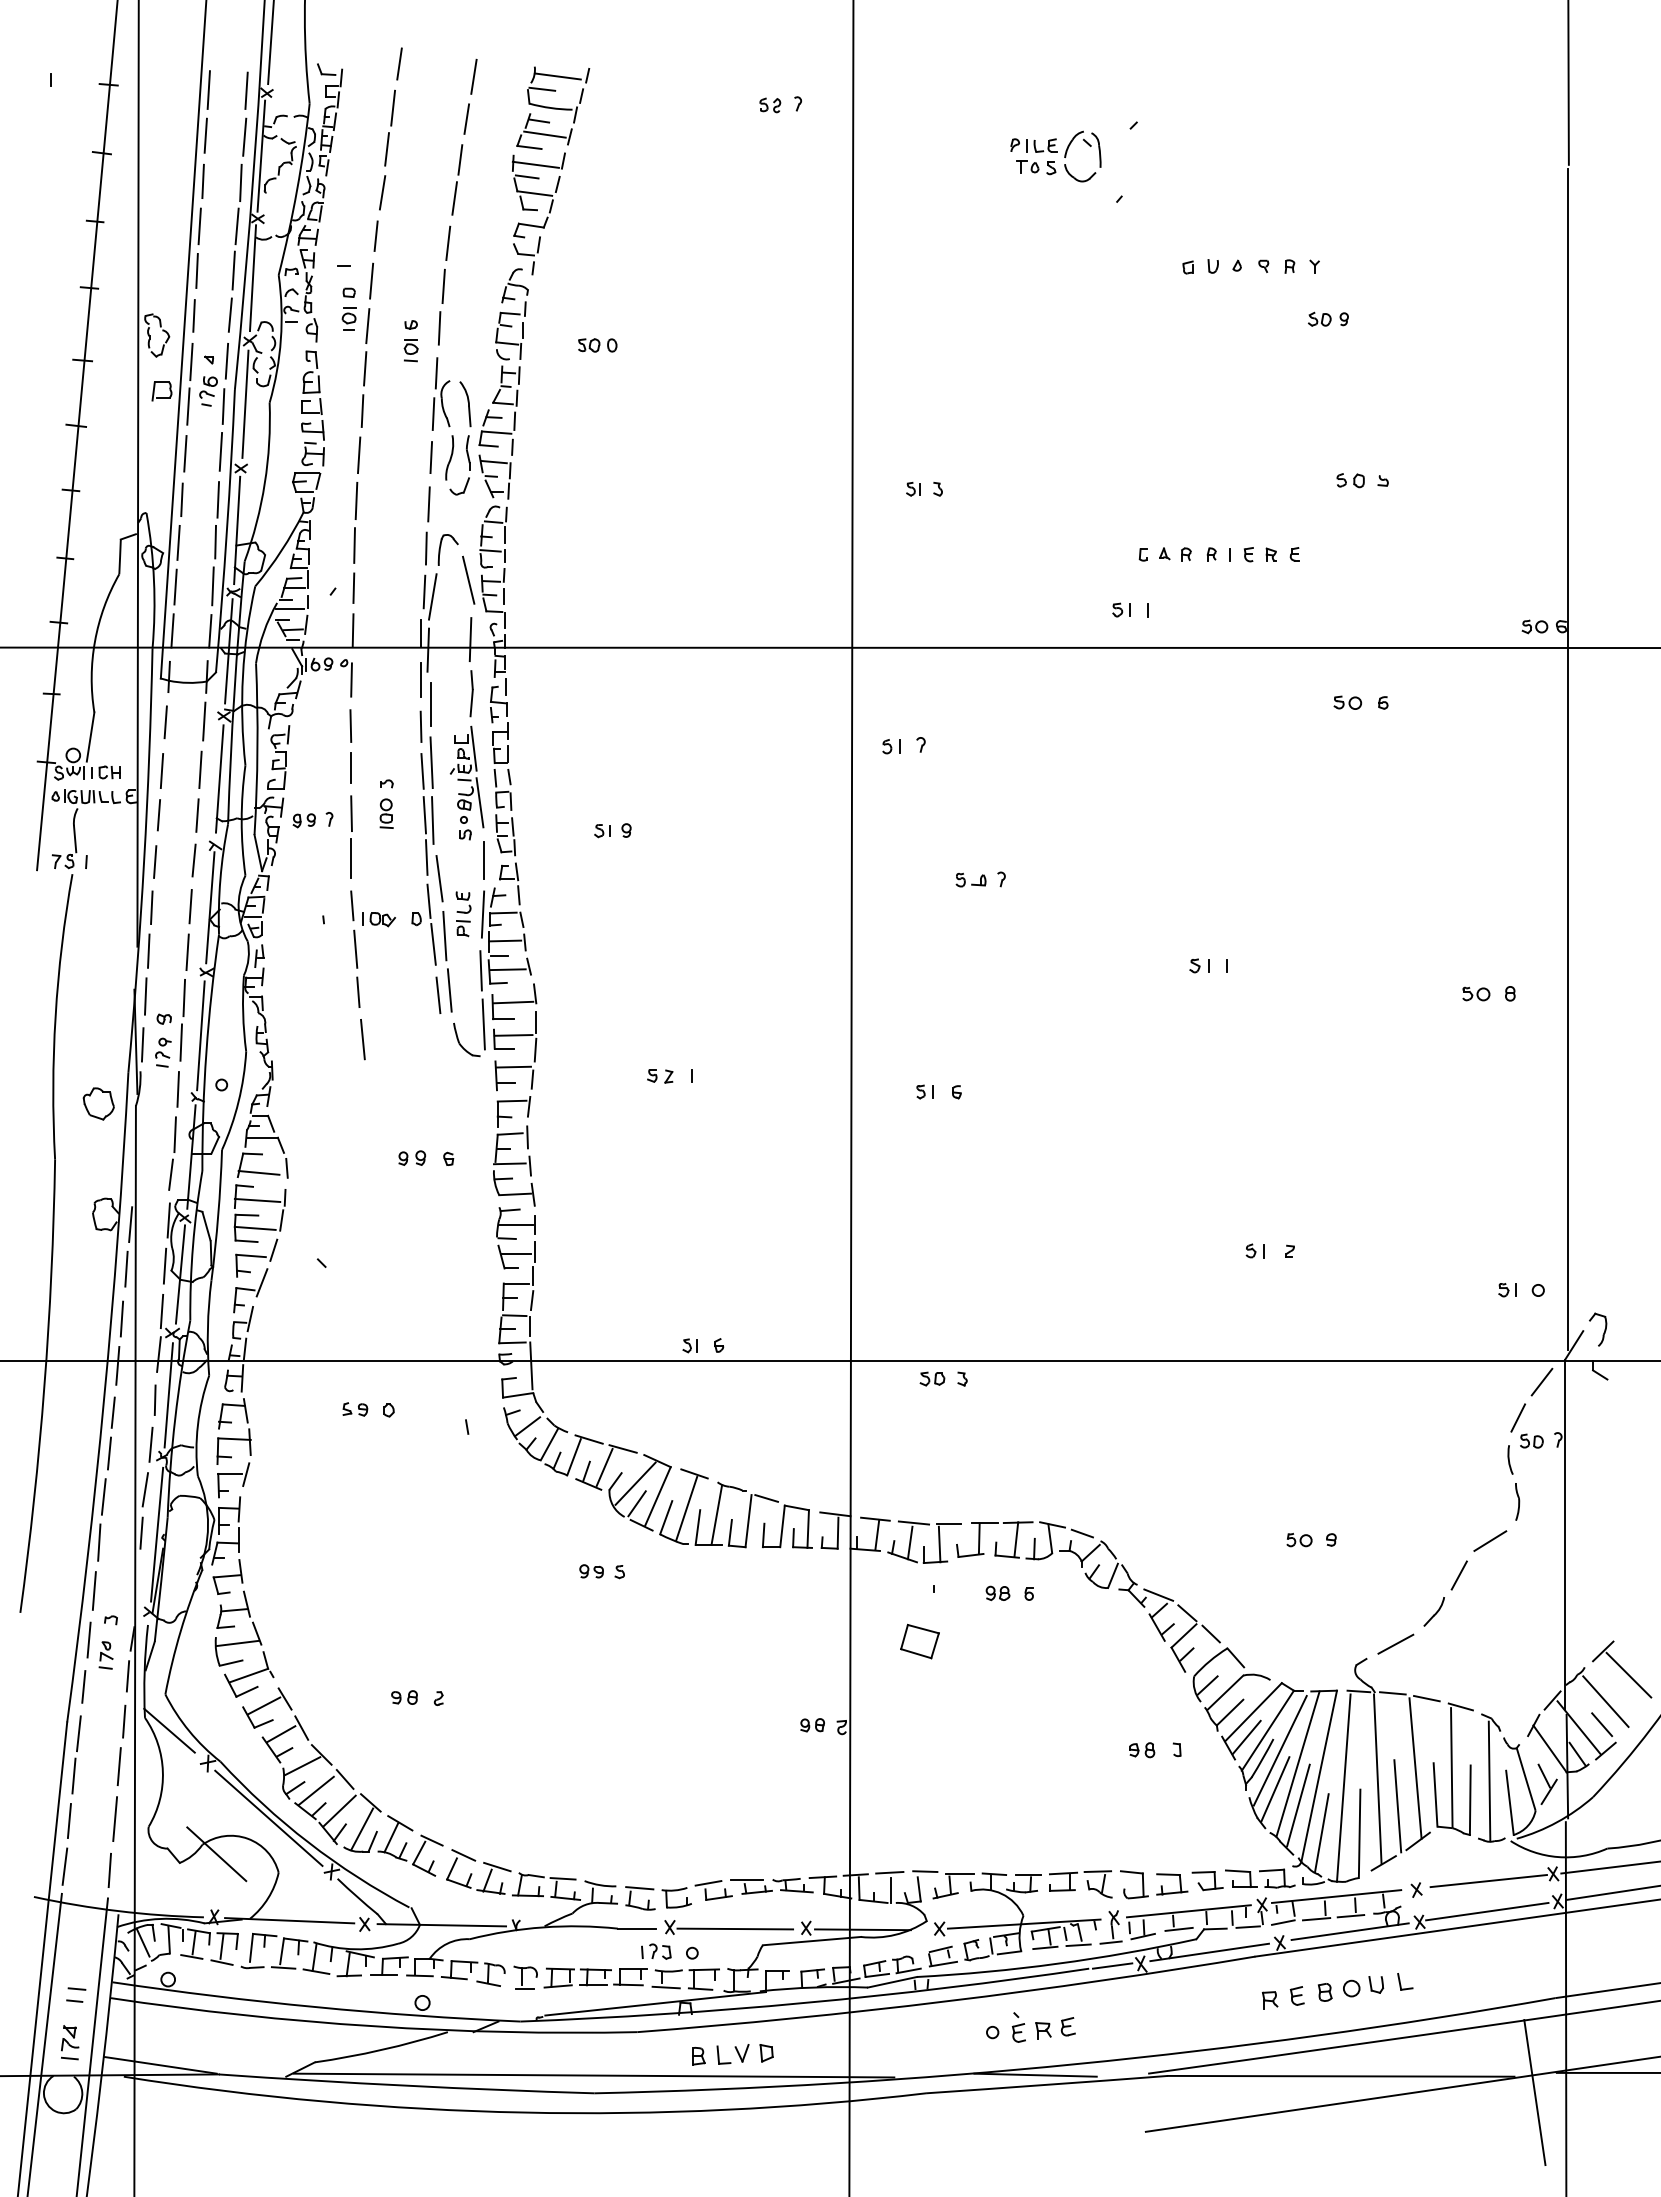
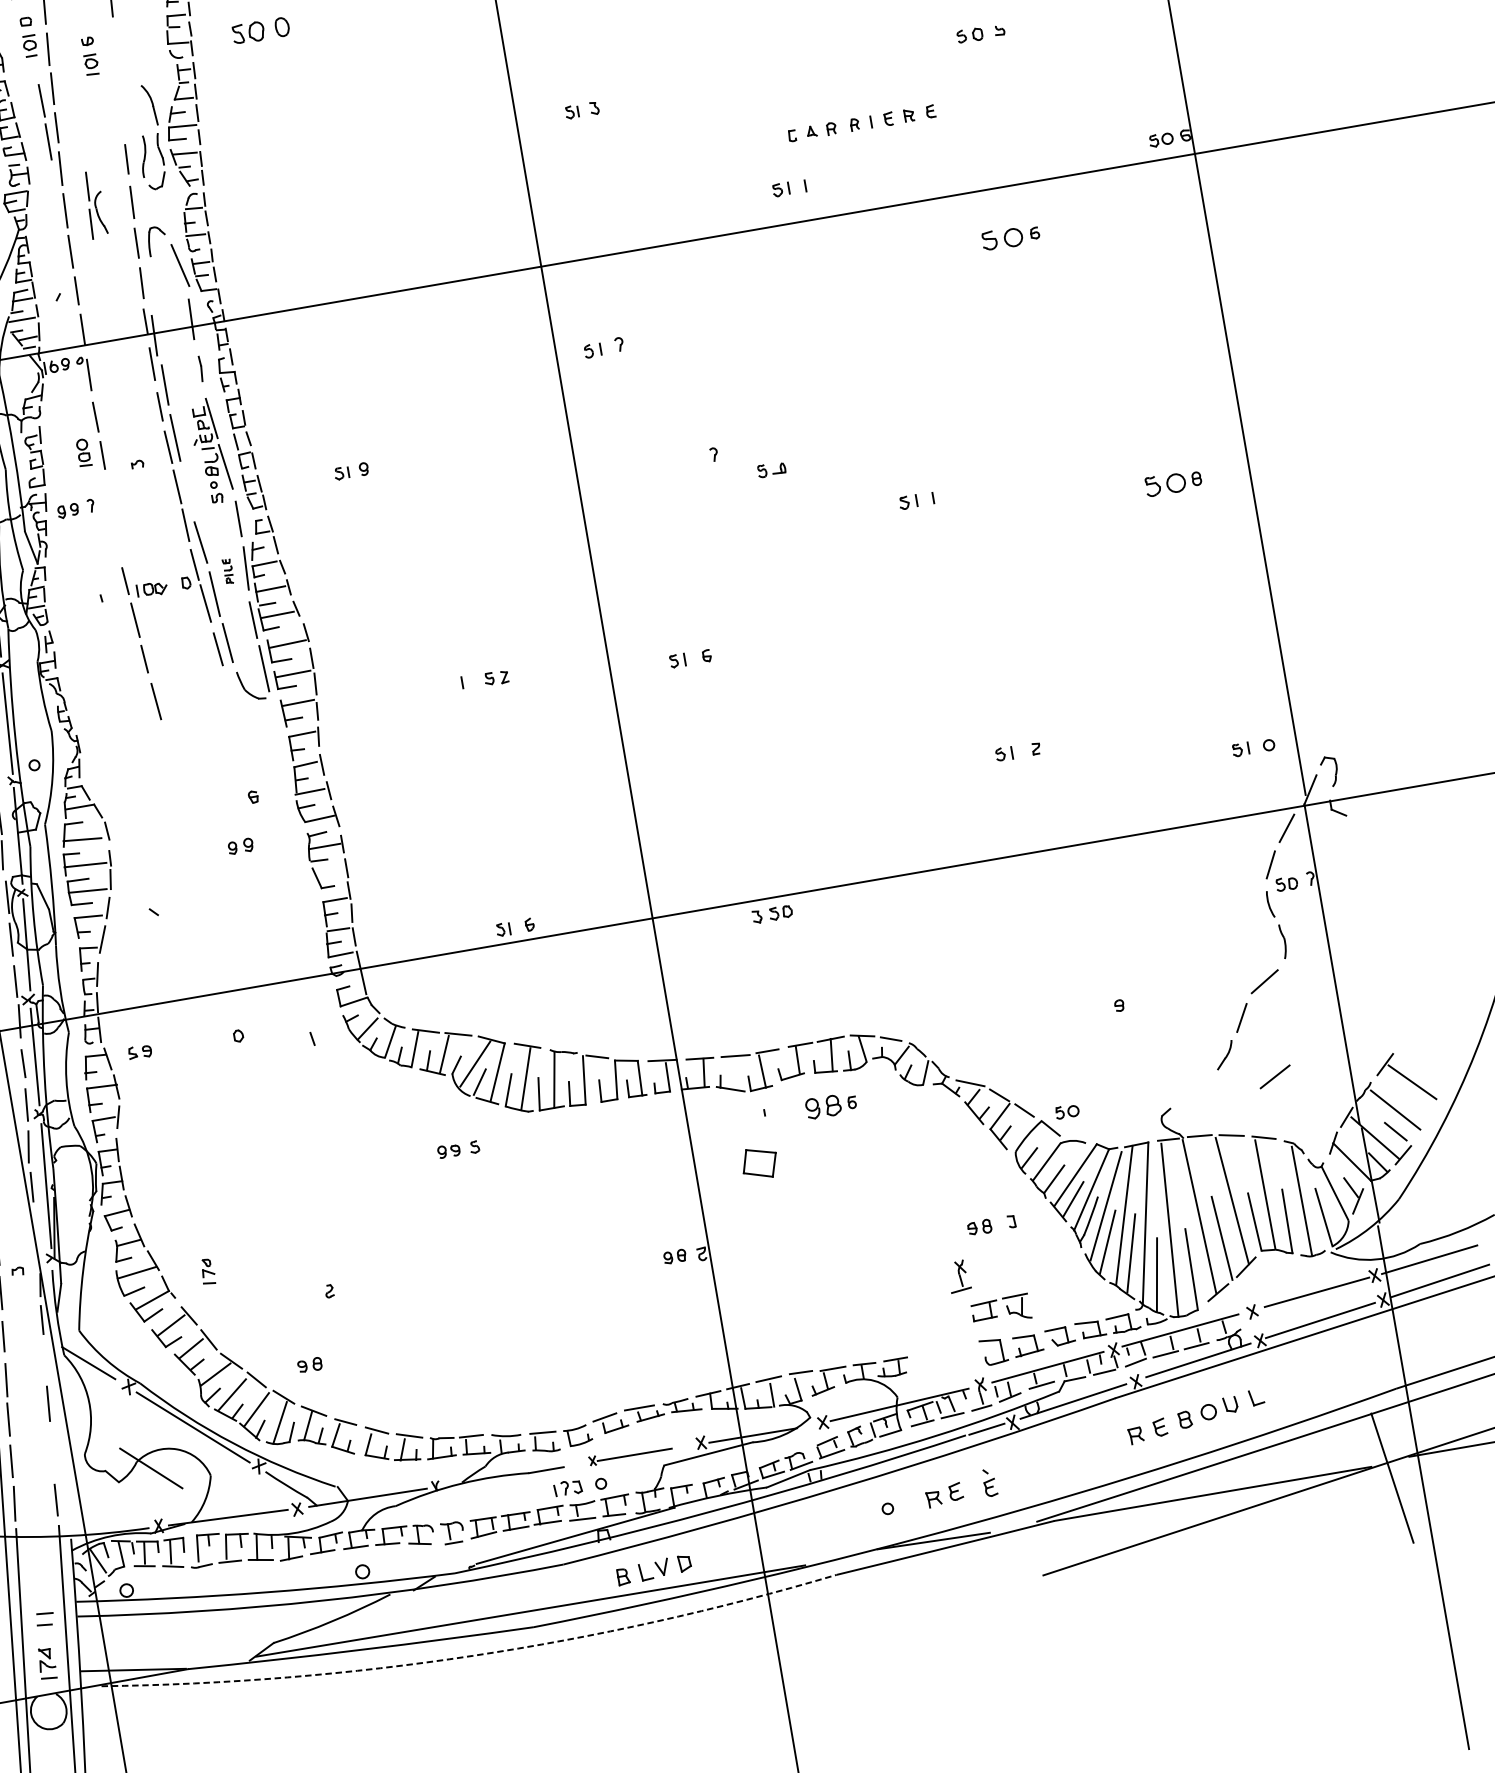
line: (439, 328) -> (114, 40), removed
part: (597, 345) -> (260, 30), size x1.6
part: (440, 393) -> (94, 204), moved
line: (432, 596) -> (149, 286), removed
part: (471, 693) -> (200, 368), size x0.6
part: (1347, 702) -> (1002, 238), size x1.6
part: (386, 813) -> (83, 452), moved
line: (432, 820) -> (185, 490), removed
line: (351, 838) -> (45, 123), moved
part: (970, 879) -> (771, 469), moved
part: (463, 914) -> (228, 571), size x0.6
part: (1476, 993) -> (1165, 483), size x1.6
part: (660, 1076) -> (496, 678), moved
part: (412, 1157) -> (240, 845), moved
line: (515, 1254) -> (329, 873), removed
part: (932, 1378) -> (780, 912), moved
part: (355, 1409) -> (140, 1052), moved
part: (1299, 1540) -> (1067, 1112), moved
line: (909, 1542) -> (734, 1074), removed
part: (997, 1593) -> (823, 1107), size x1.6
line: (1395, 1643) -> (1274, 1076), moved
part: (105, 1655) -> (207, 1271), moved
part: (404, 1697) -> (309, 1365), moved
line: (124, 1721) -> (46, 1361), removed
part: (1110, 1798) -> (958, 1276), added
line: (114, 1818) -> (52, 1451), removed
part: (1086, 1881) -> (1006, 1306), moved
part: (728, 1927) -> (630, 1454), size x0.7
part: (1018, 2027) -> (989, 1482), moved
arc: (524, 2112) -> (473, 1655), solid -> dashed

